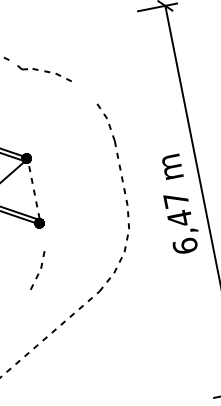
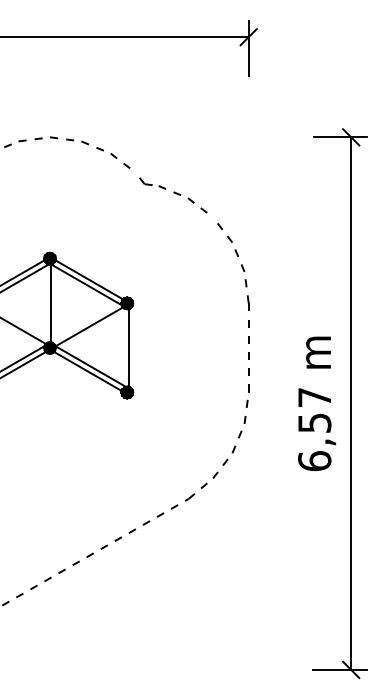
line: (85, 91) -> (222, 229), added
line: (33, 190) -> (128, 347), dashed -> solid
text: (179, 218) -> (314, 422), 6,47 -> 6,57
part: (37, 270) -> (112, 454), removed

